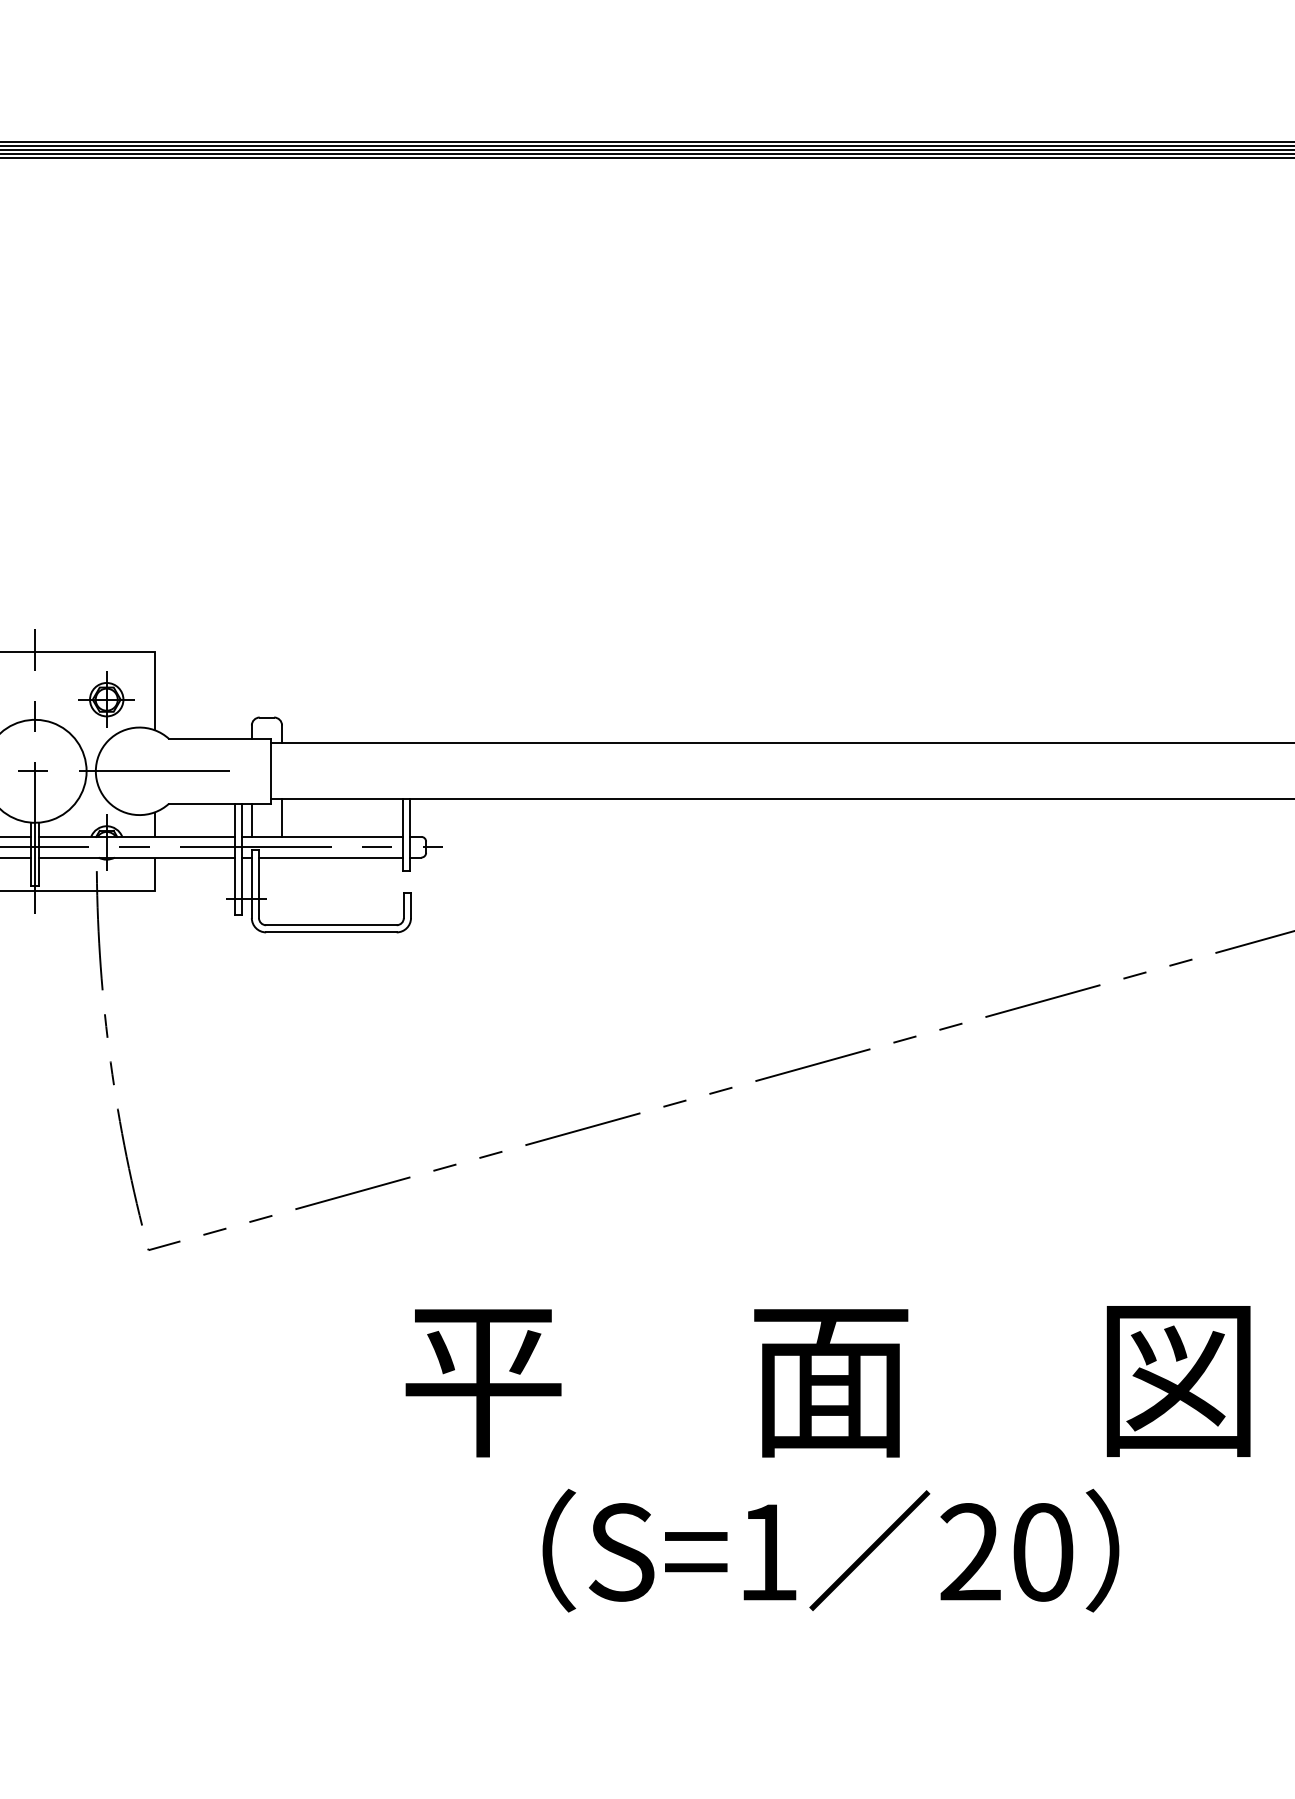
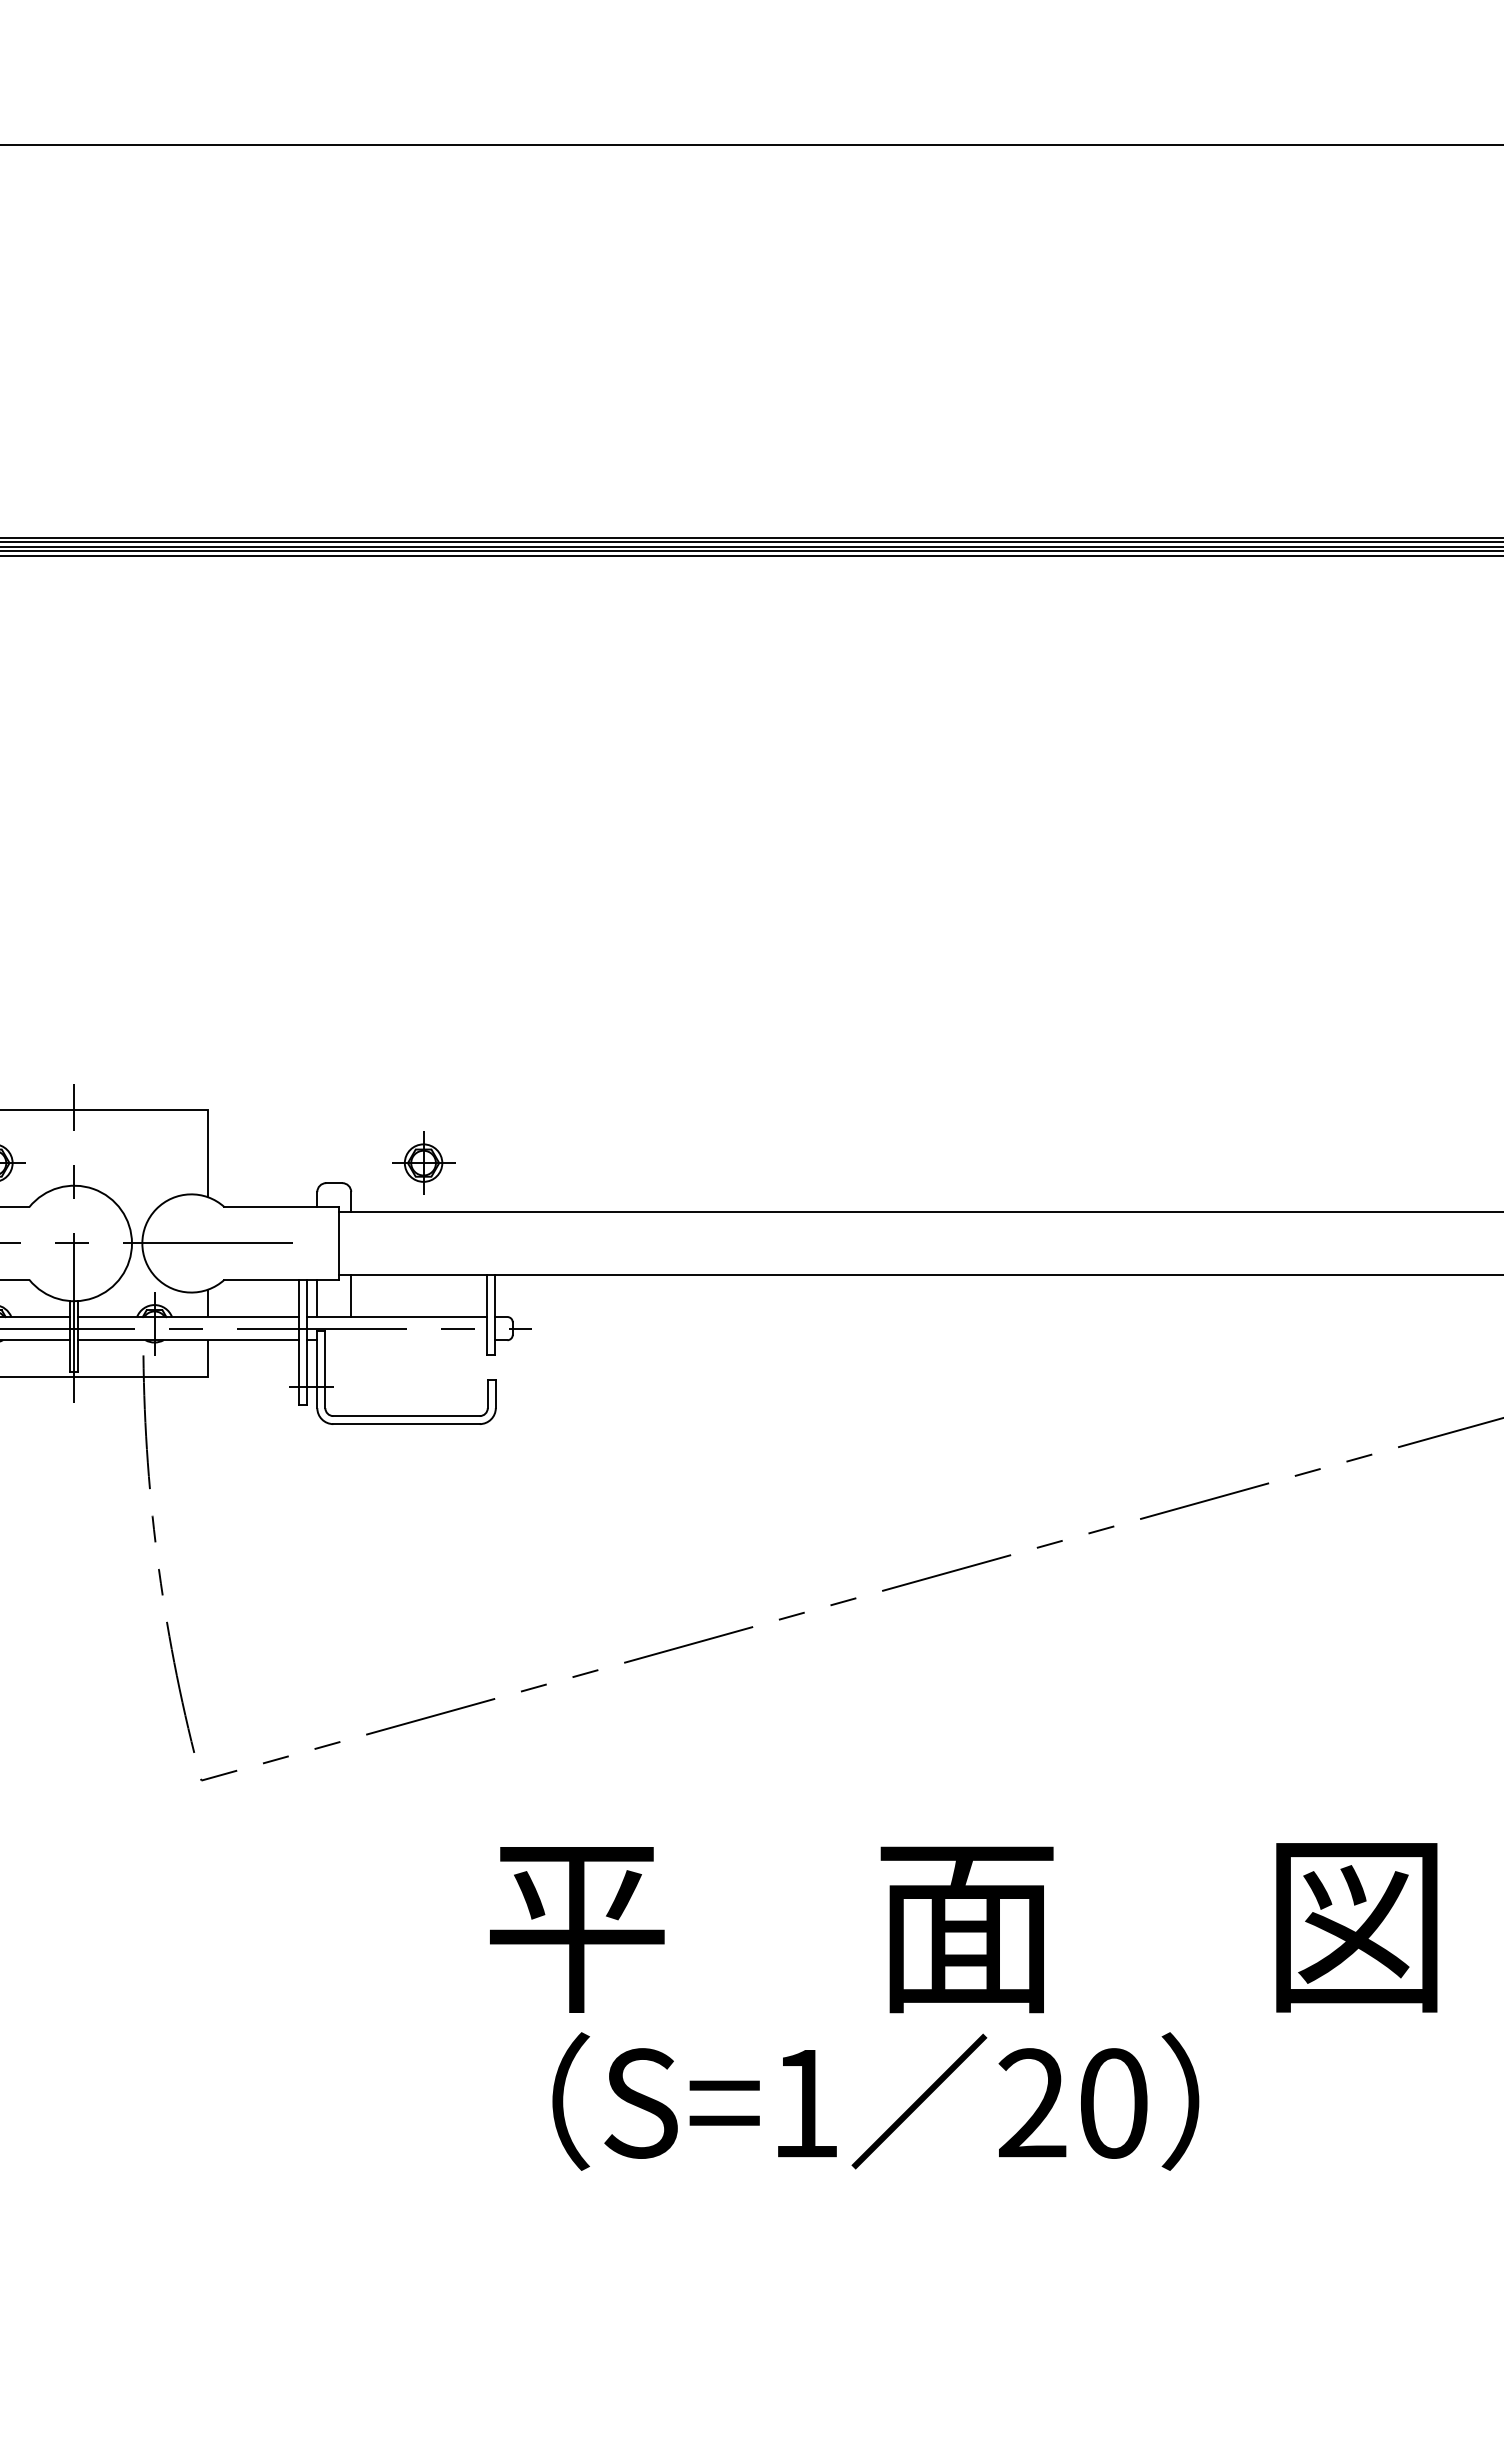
part: (106, 699) -> (423, 1162), moved
line: (330, 857) -> (405, 1340), removed
text: (830, 1550) -> (875, 2101), moved

